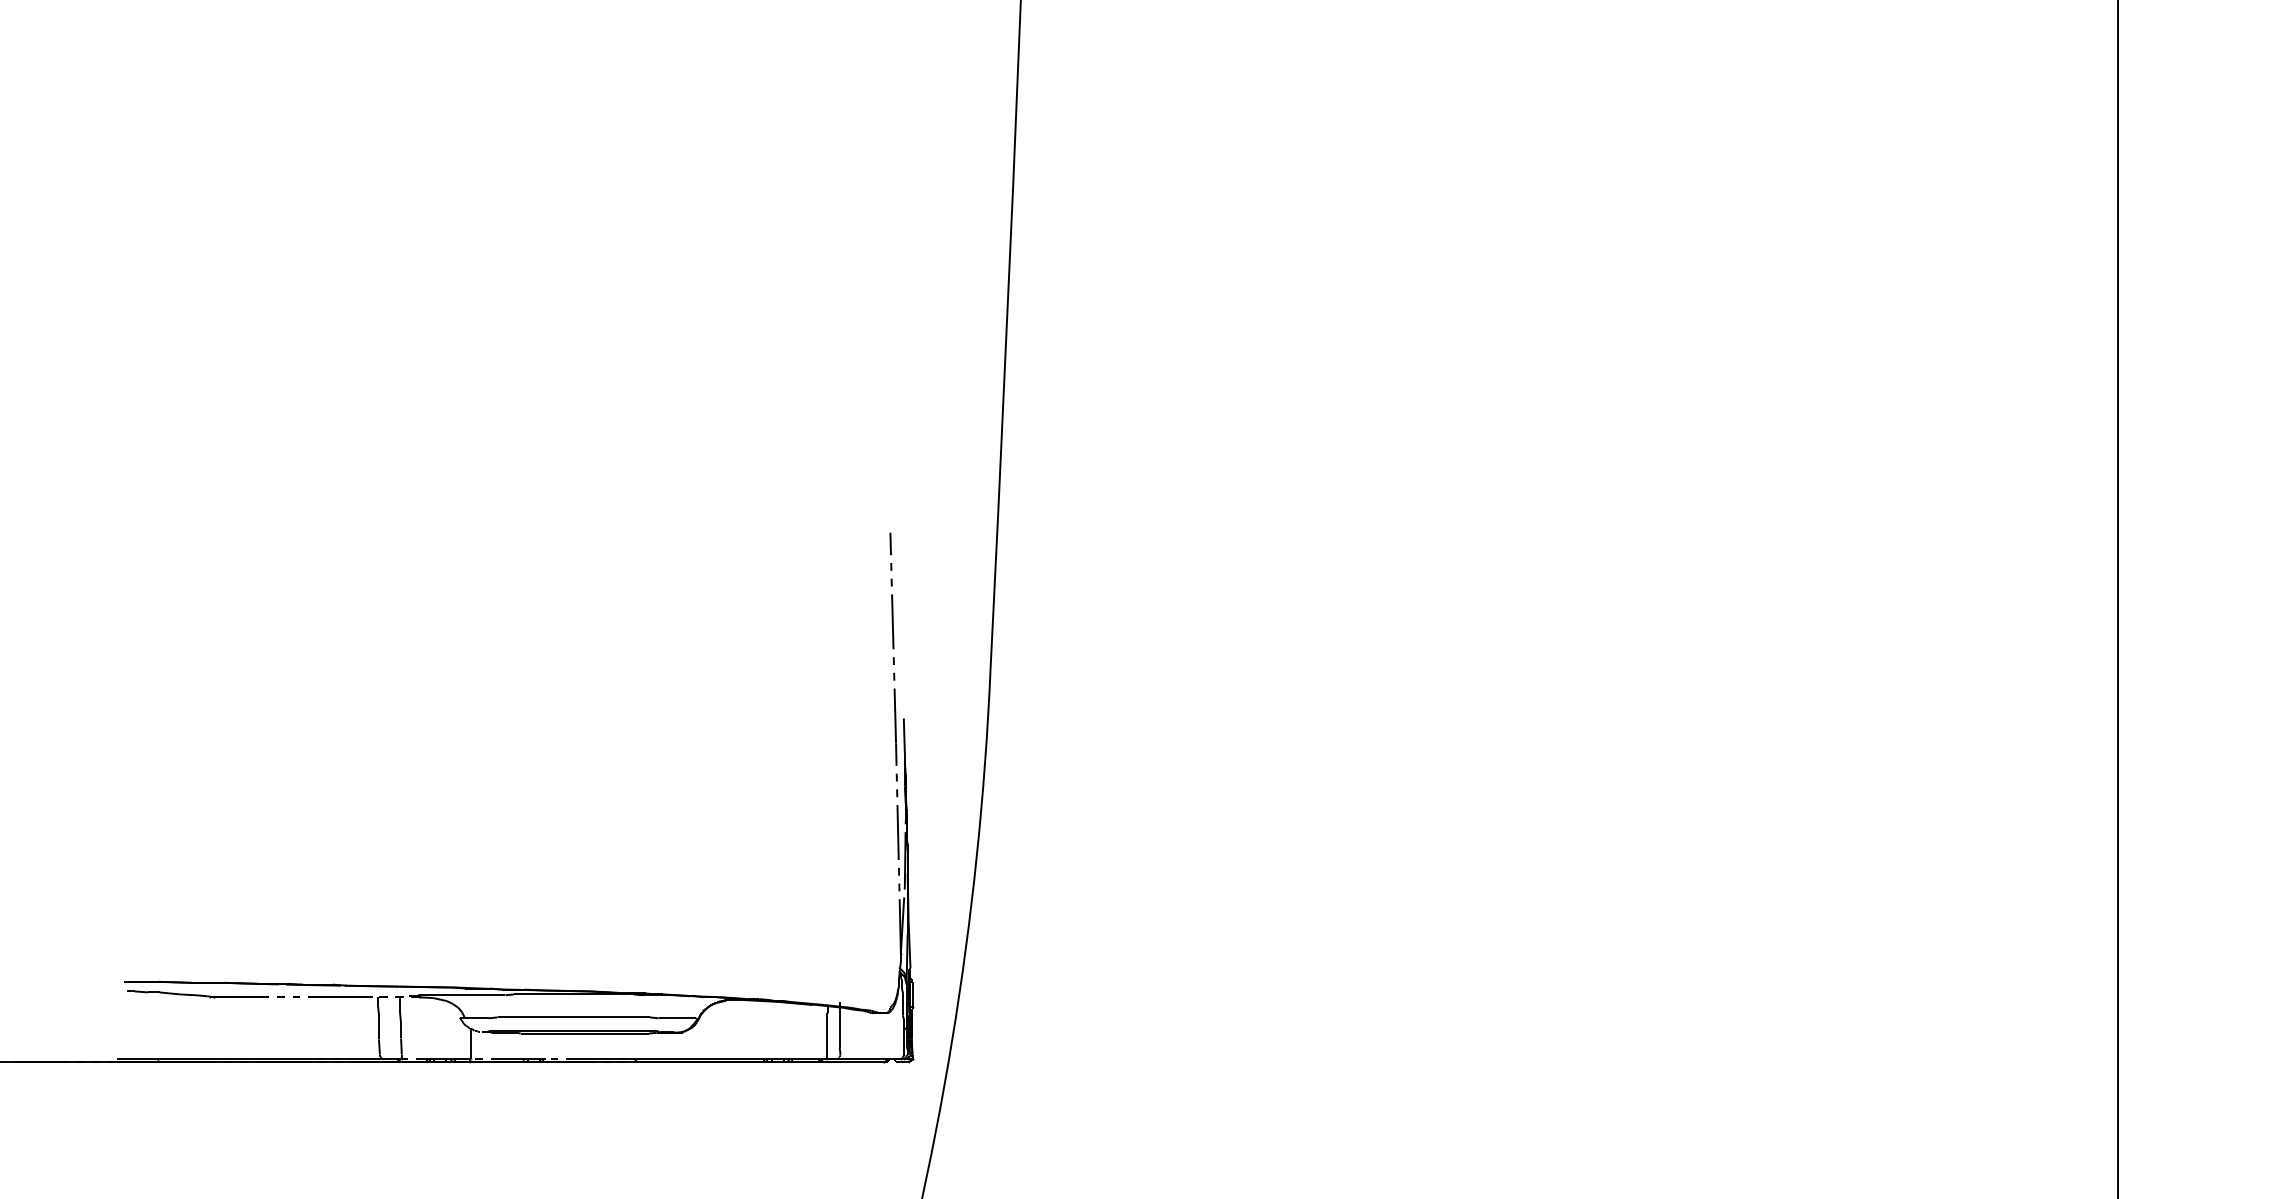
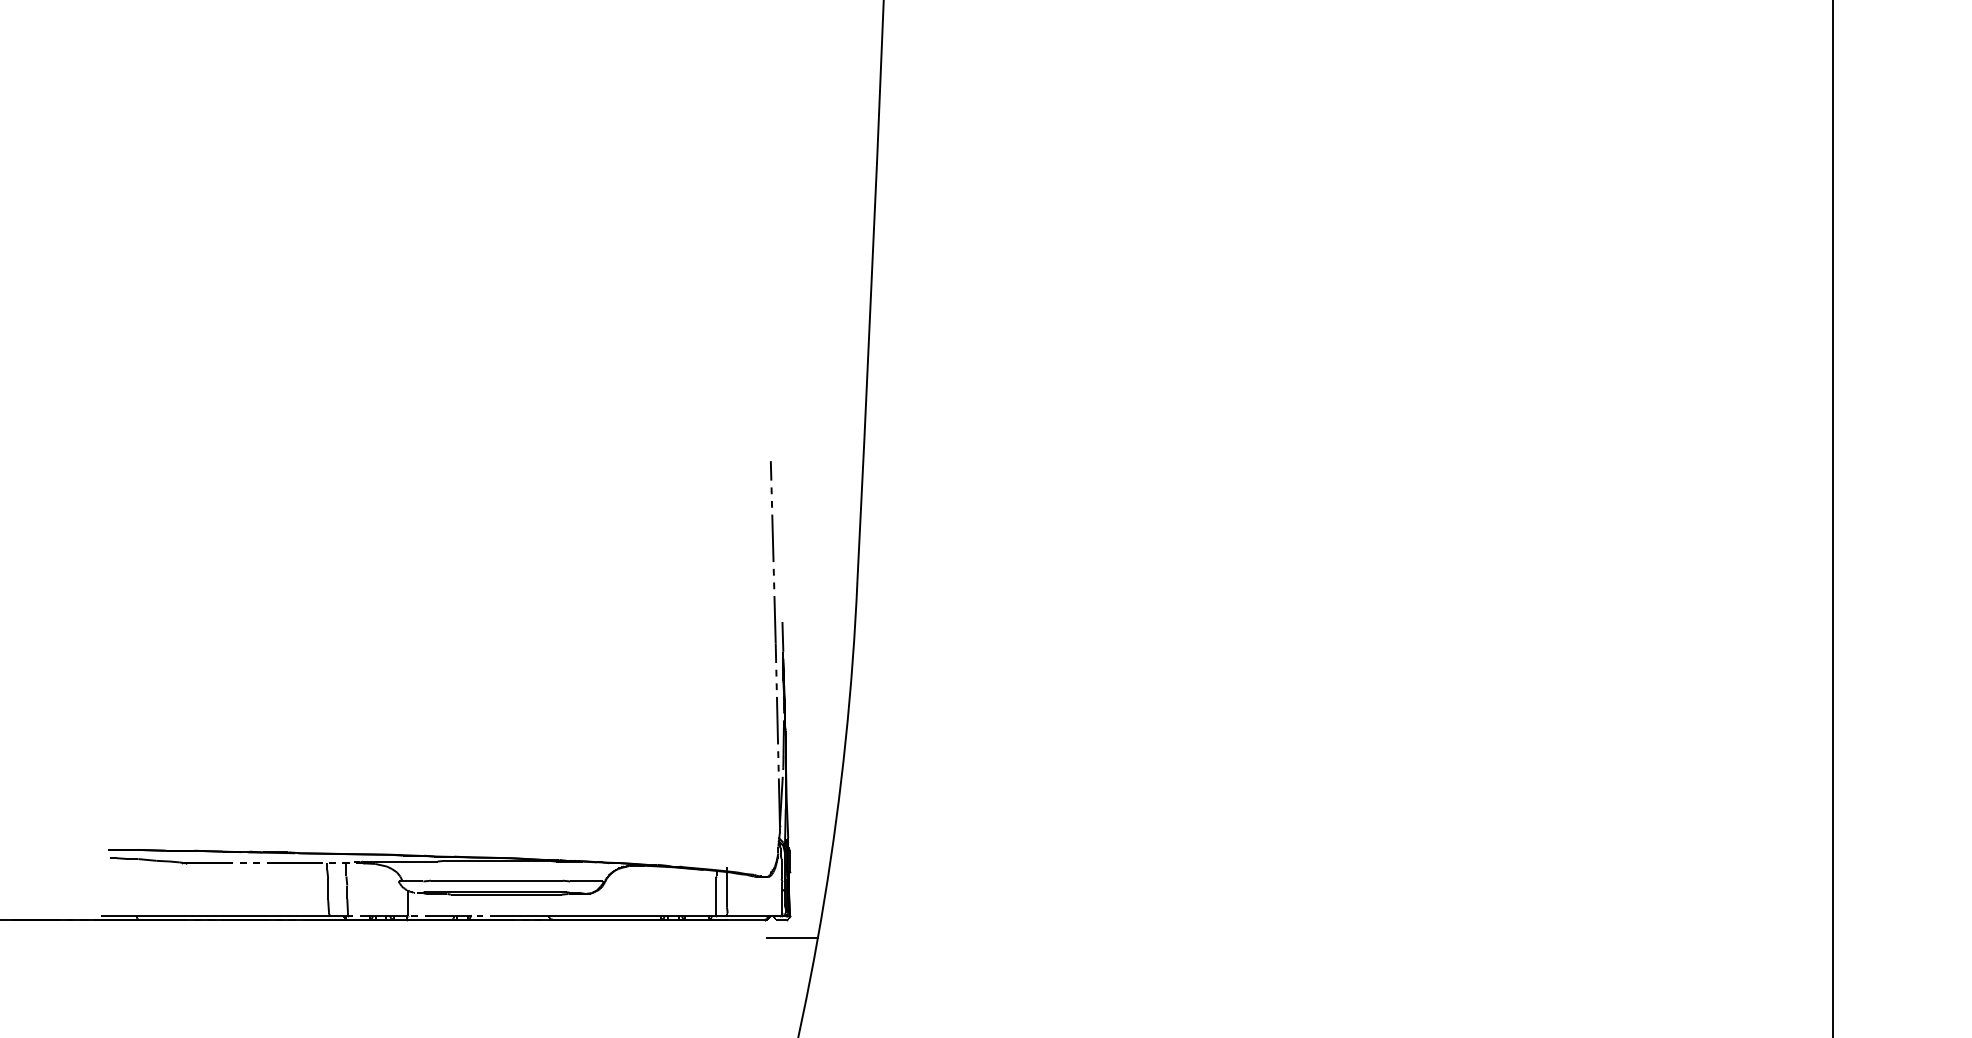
line: (914, 1083) -> (791, 937), added

